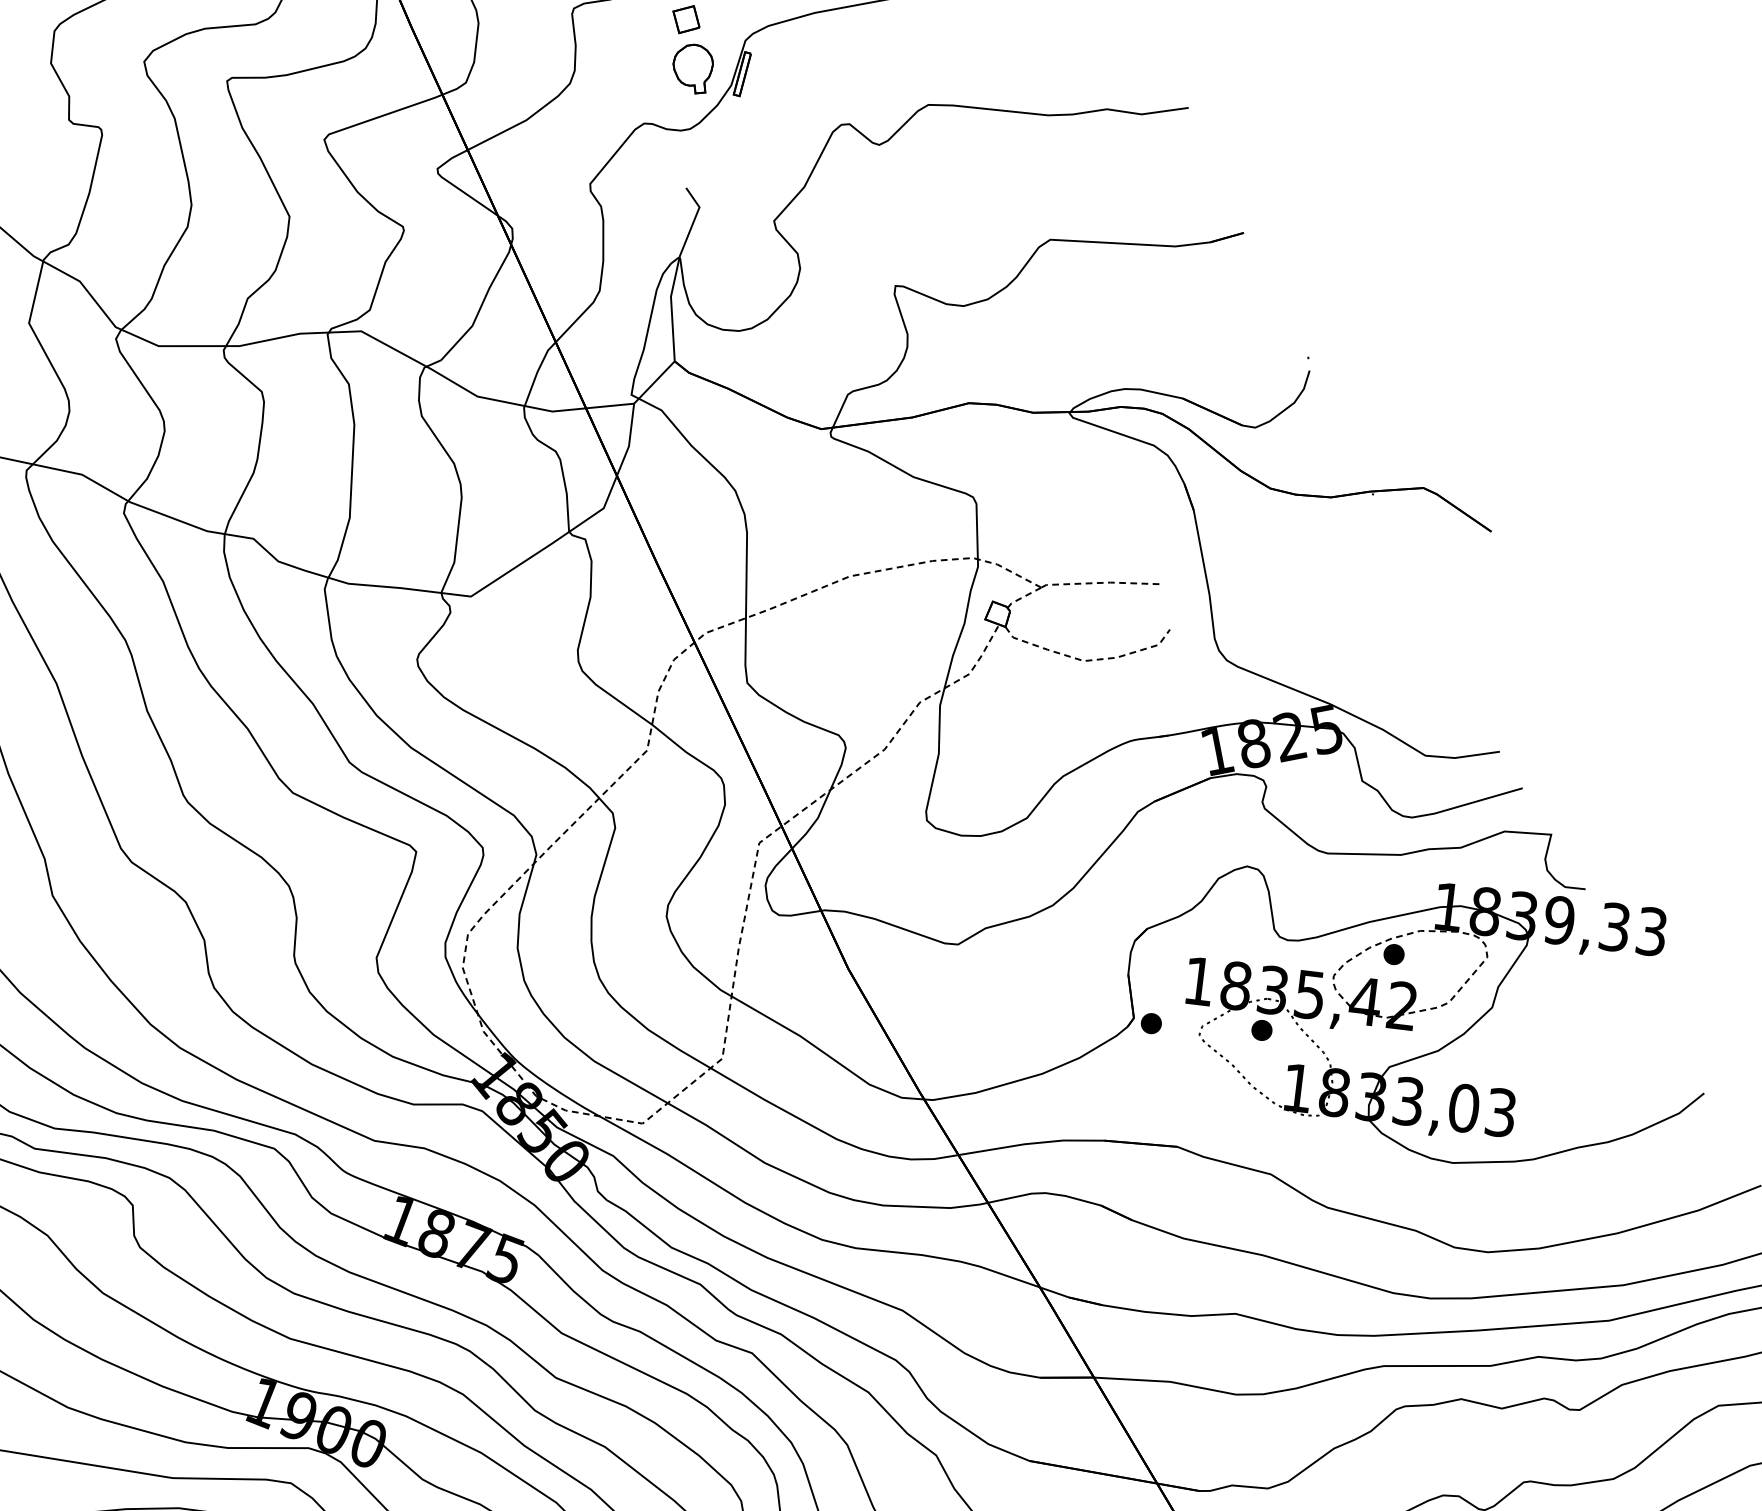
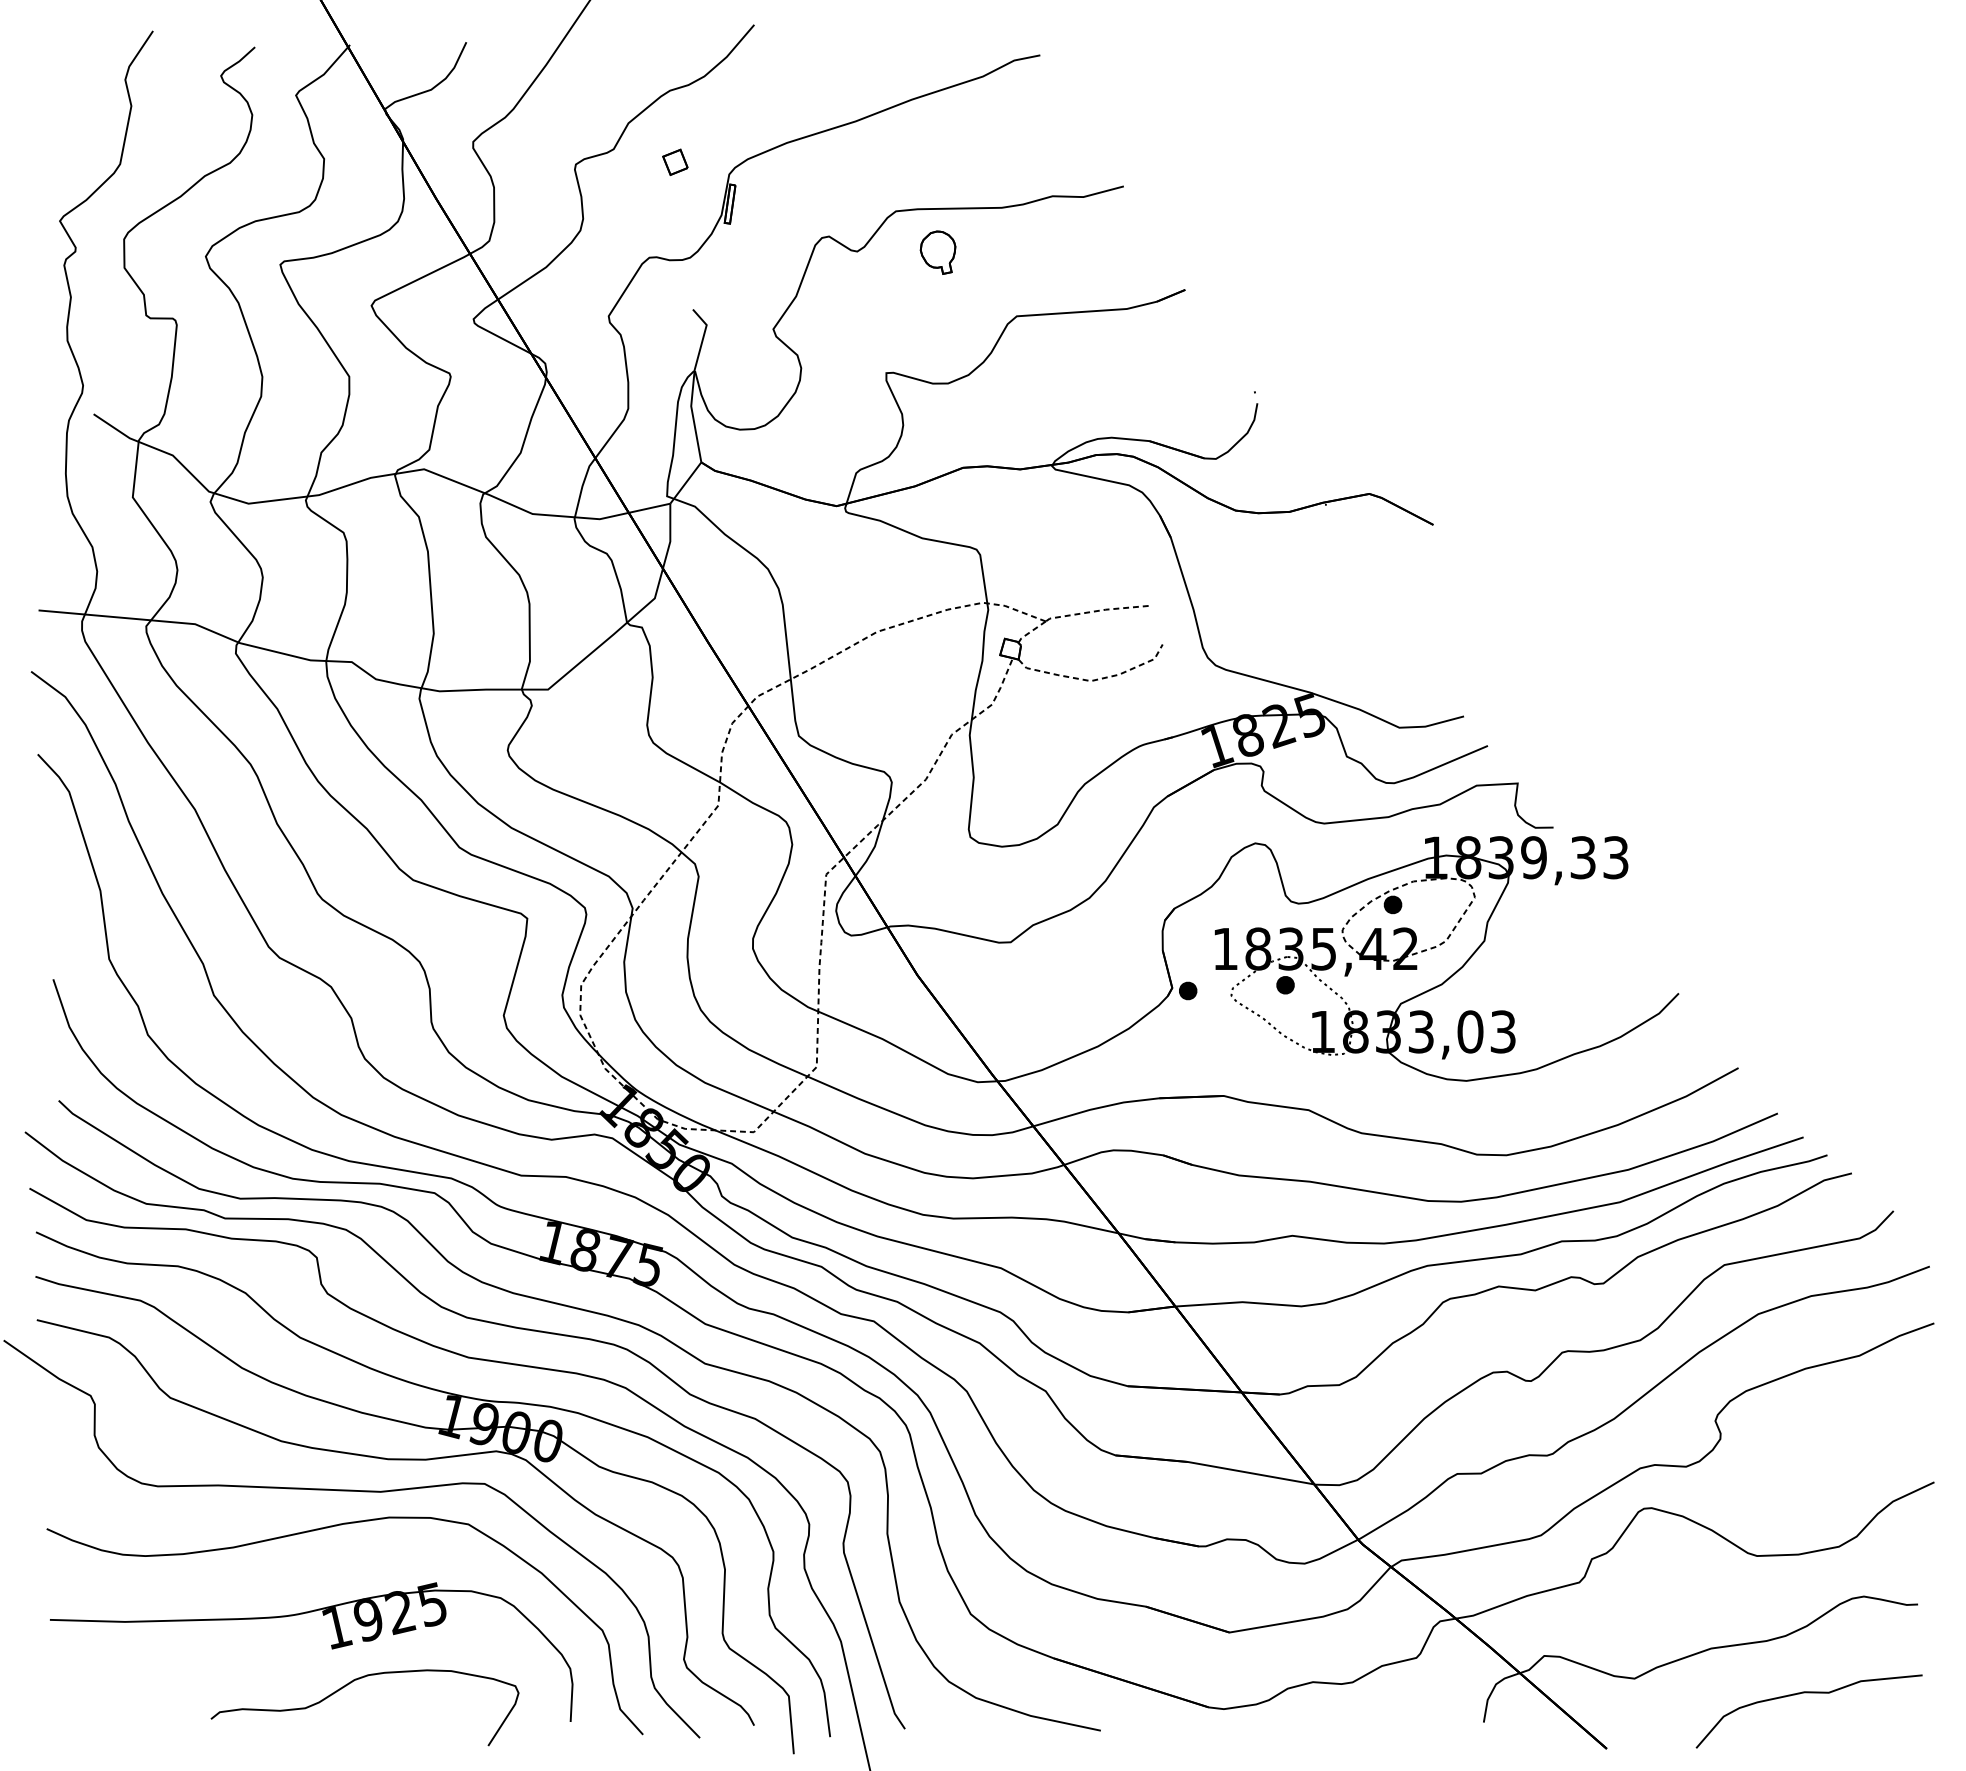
part: (692, 68) -> (937, 252), moved

